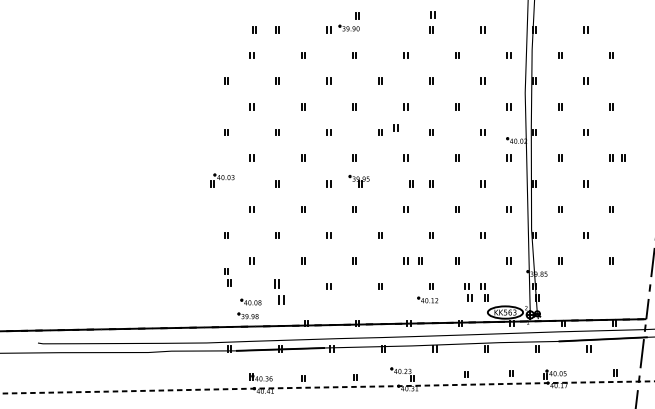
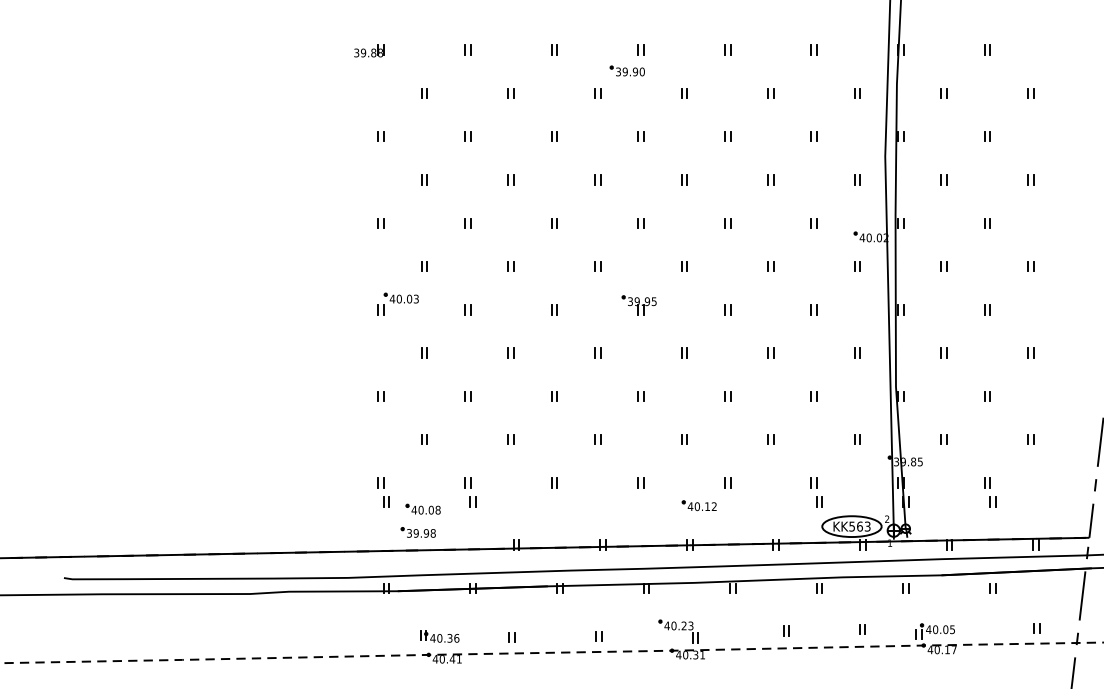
part: (432, 14) -> (728, 24), removed
part: (348, 21) -> (626, 59), moved
part: (254, 29) -> (428, 49), removed
part: (219, 30) -> (369, 51), added
part: (395, 127) -> (666, 214), removed
part: (623, 157) -> (1050, 265), removed
part: (222, 180) -> (398, 304), moved
part: (358, 181) -> (637, 305), moved
part: (411, 183) -> (693, 309), removed
part: (420, 260) -> (708, 438), removed
part: (227, 277) -> (383, 492), moved
part: (278, 292) -> (469, 492), size x0.71
part: (468, 292) -> (990, 492), moved
part: (427, 299) -> (698, 504), moved

